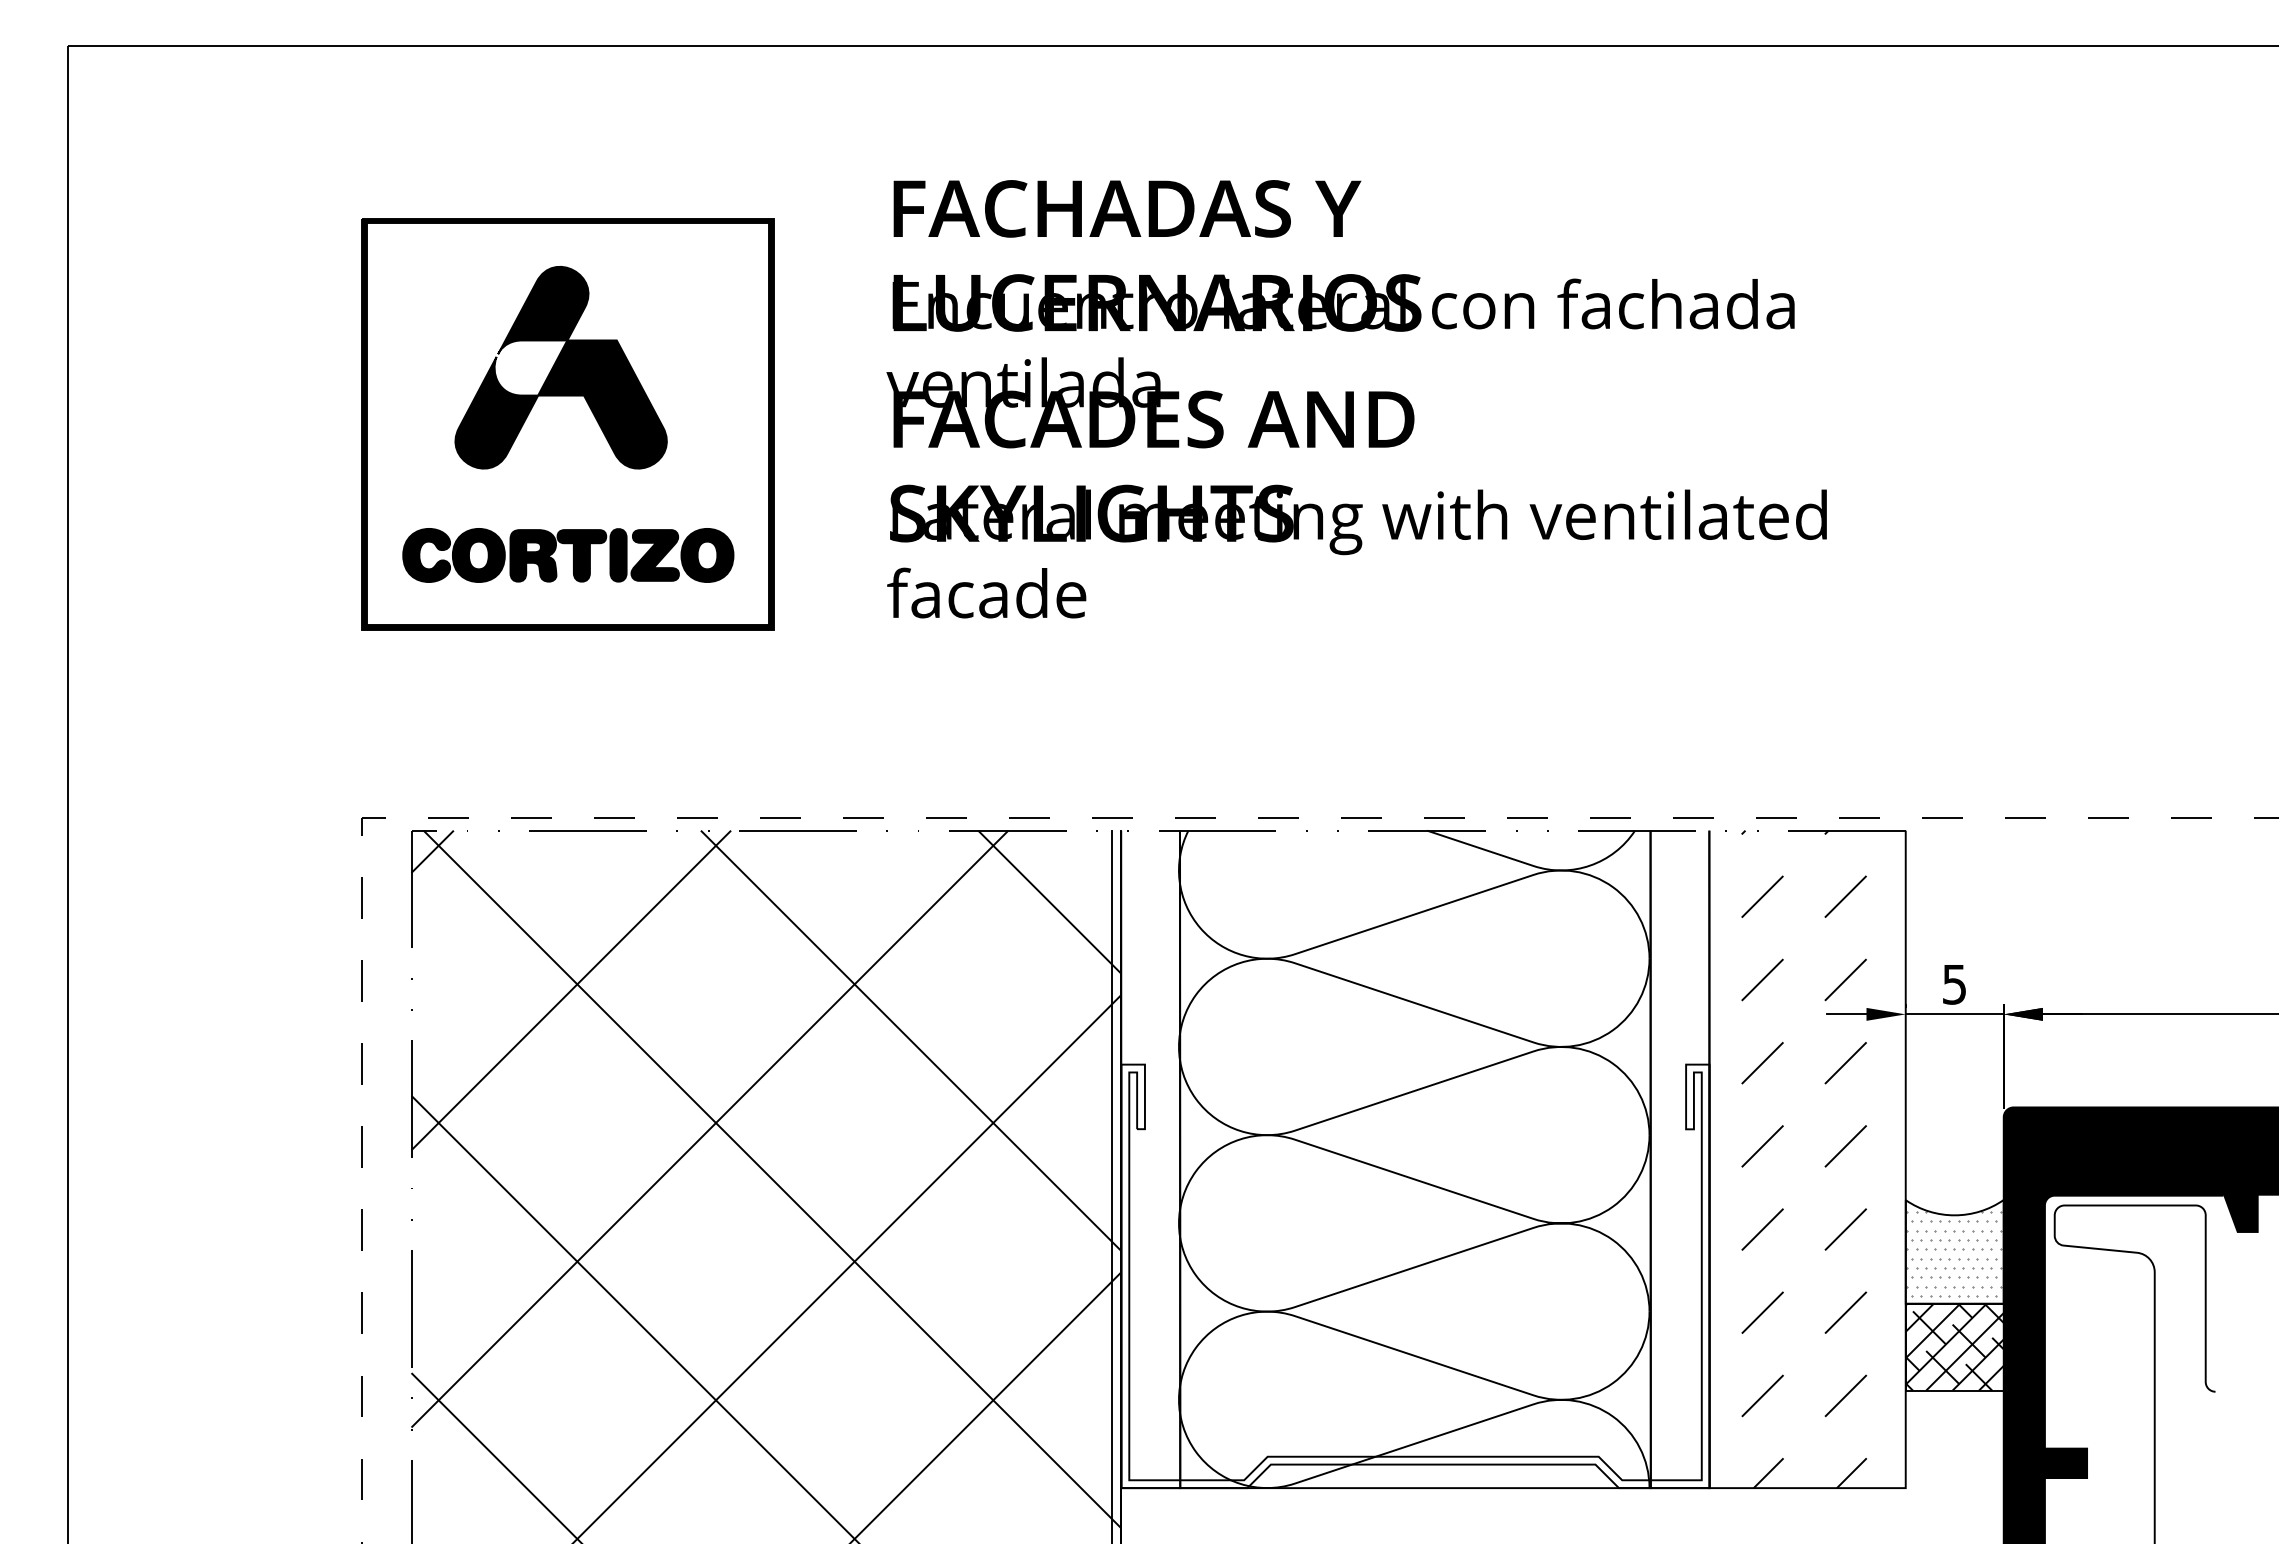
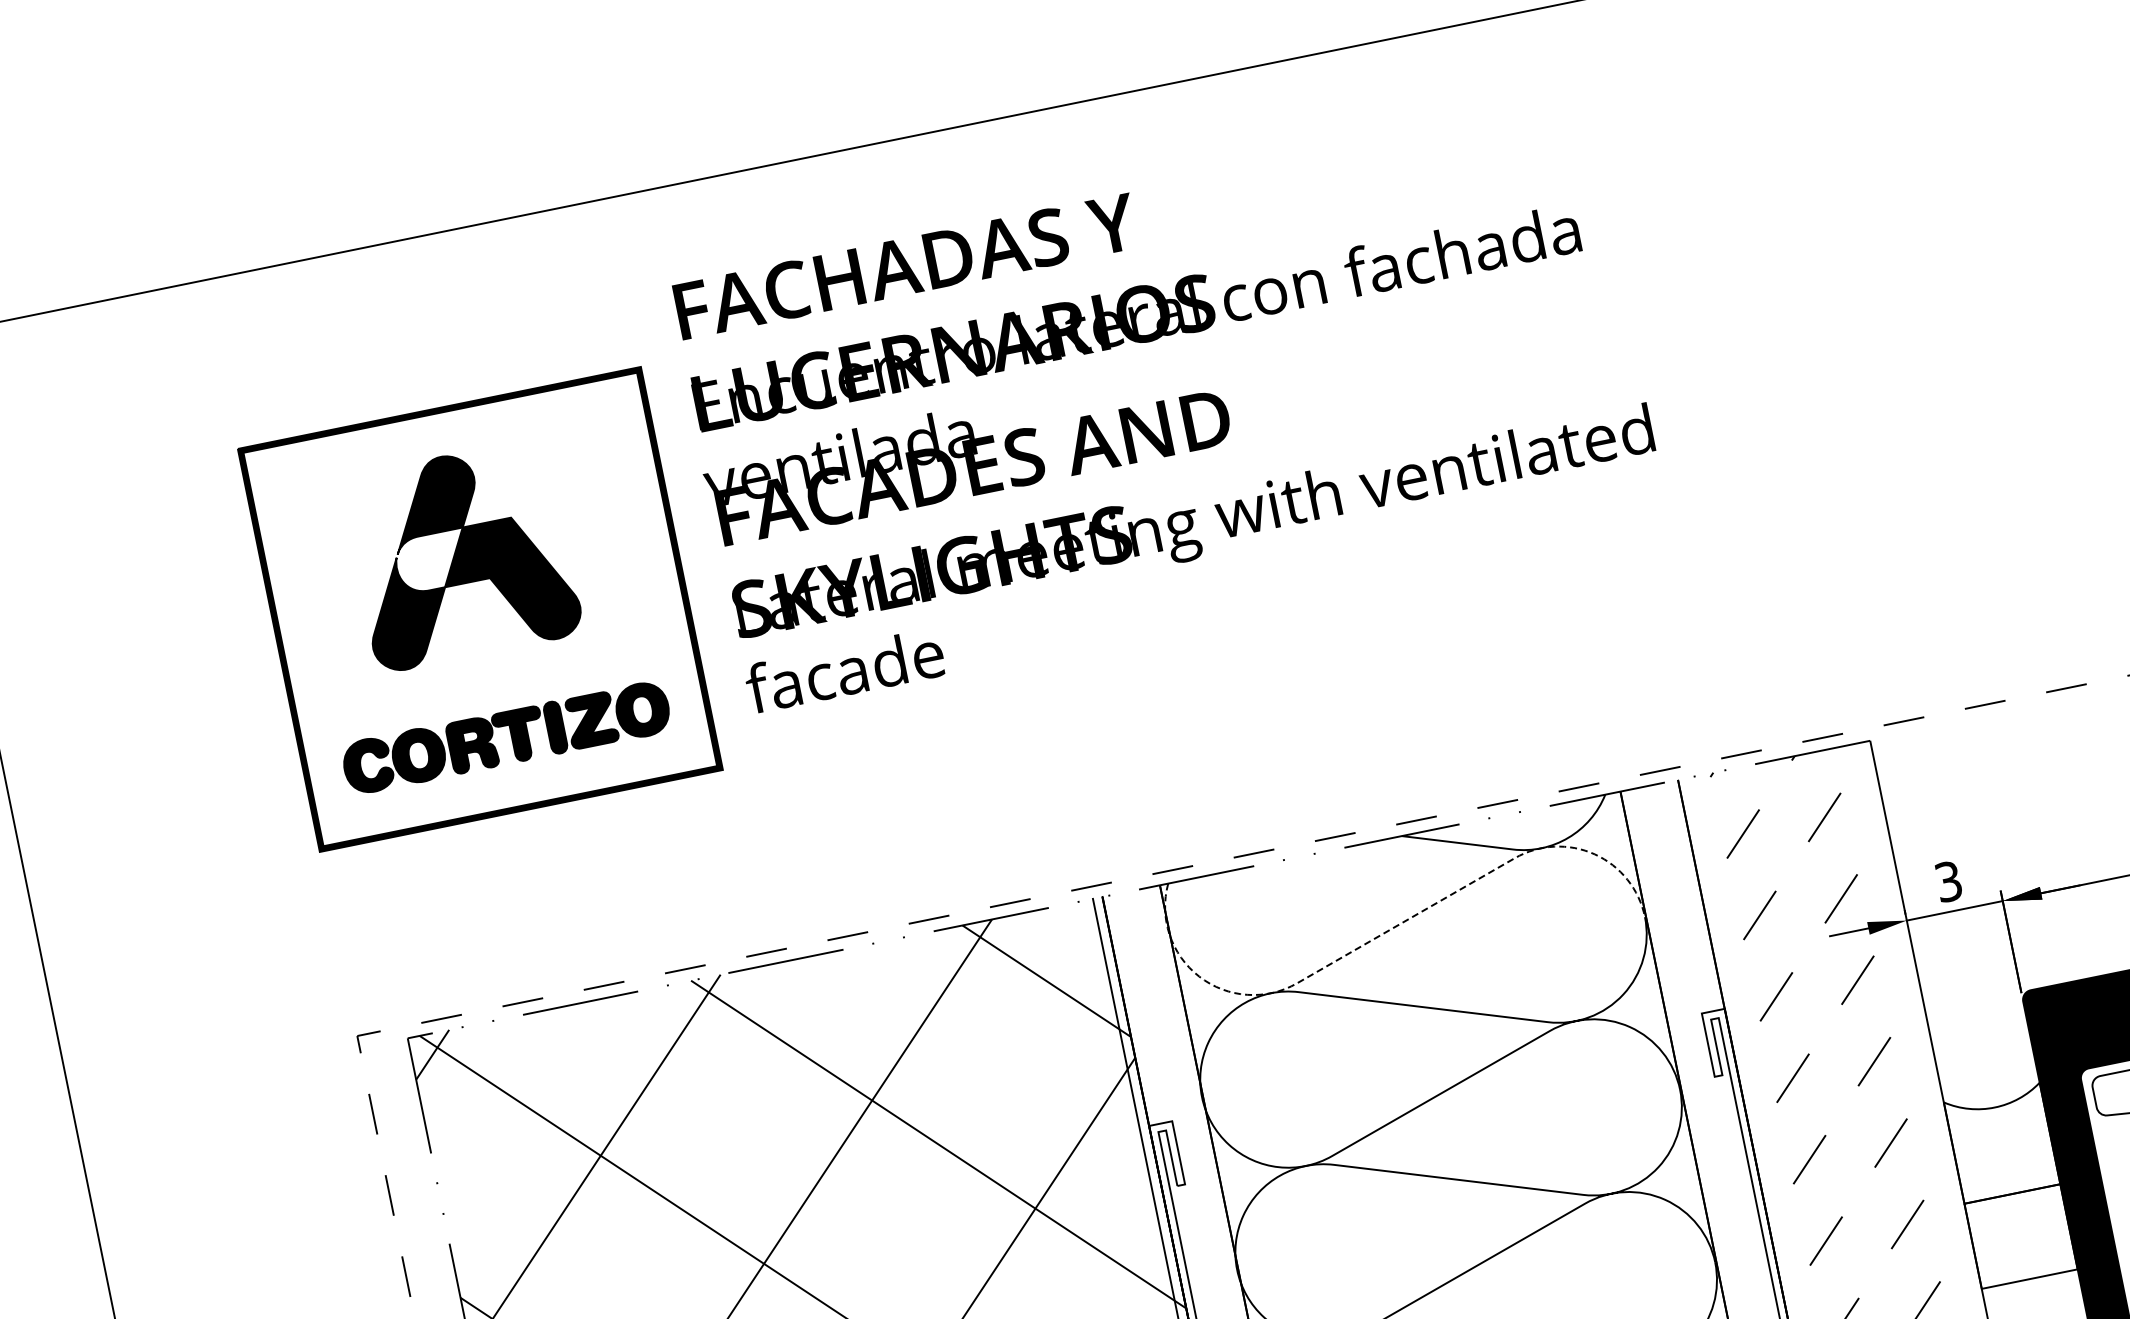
text: (1356, 399) -> (1168, 407), moved
line: (1395, 920) -> (1388, 930), solid -> dashed
text: (1954, 984) -> (1948, 881), 5 -> 3
hatch: (1953, 1254) -> (2001, 1146), removed
hatch: (1954, 1346) -> (2020, 1235), removed

